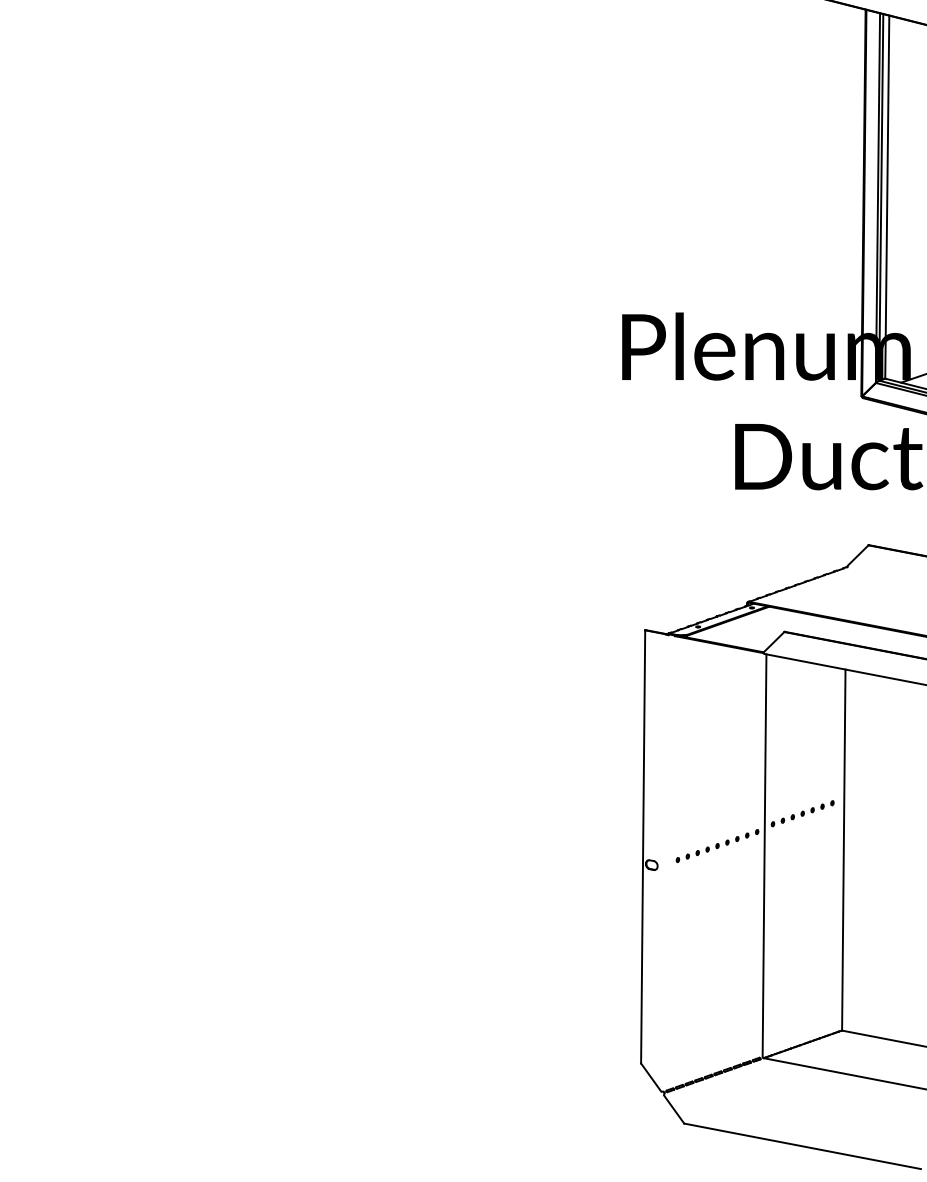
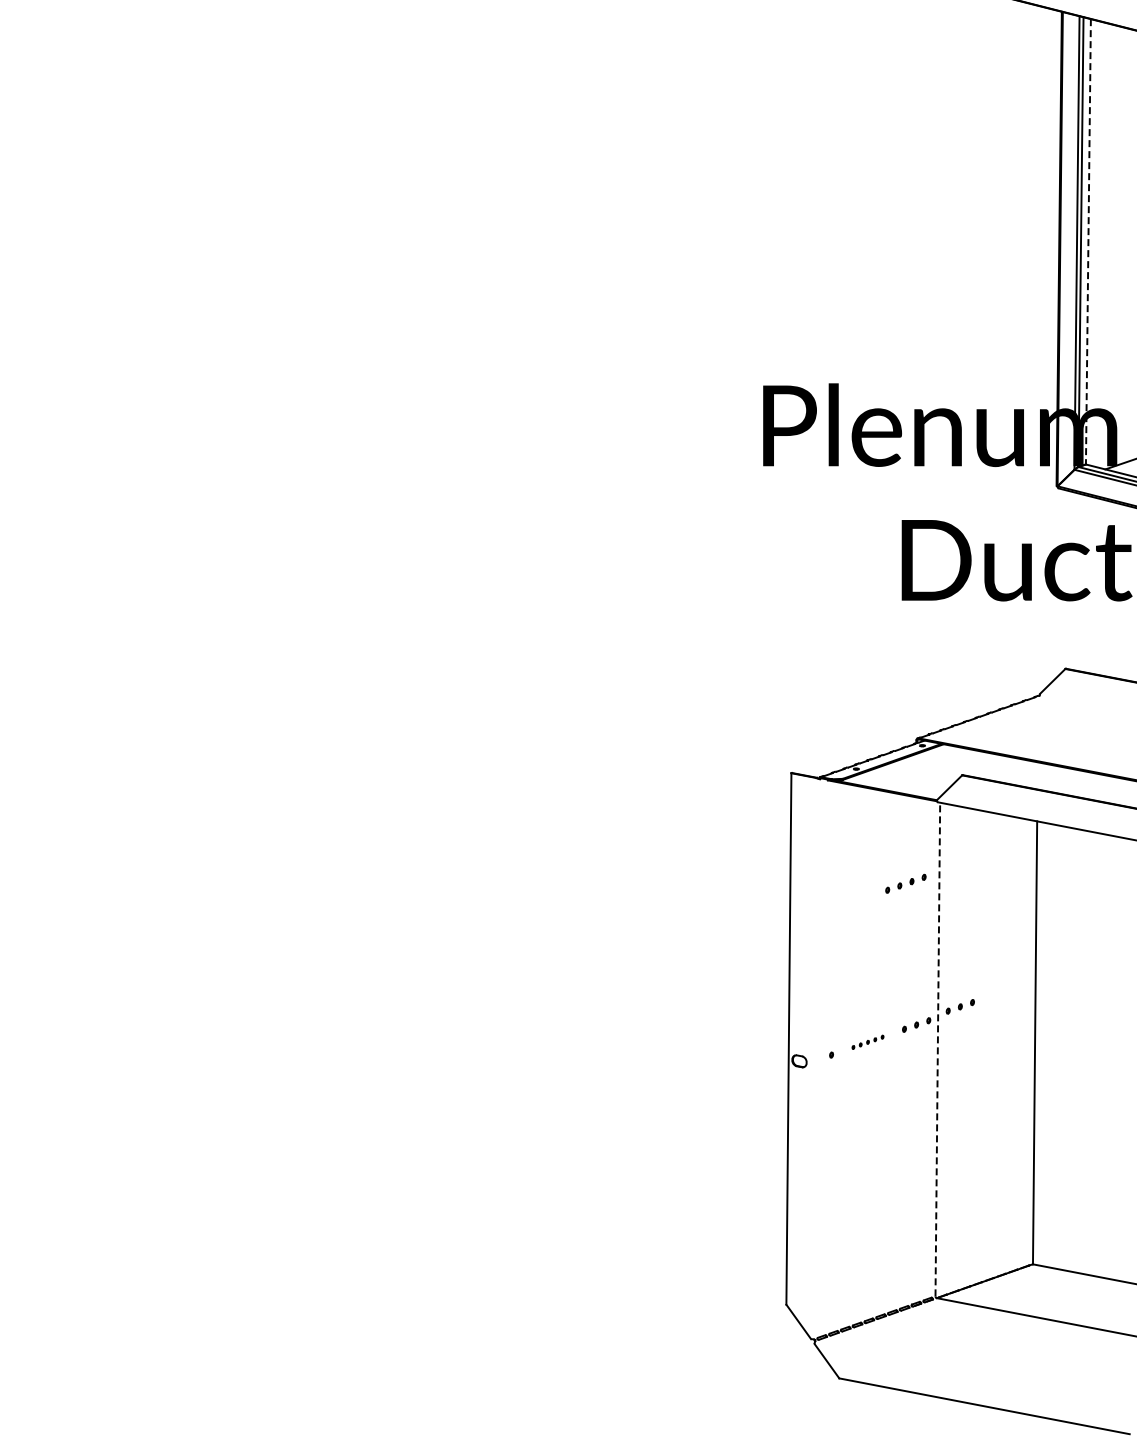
line: (887, 196) -> (1088, 241), solid -> dashed
part: (817, 808) -> (905, 883), moved
part: (707, 849) -> (867, 1042), size x0.6
line: (764, 855) -> (937, 1049), solid -> dashed

